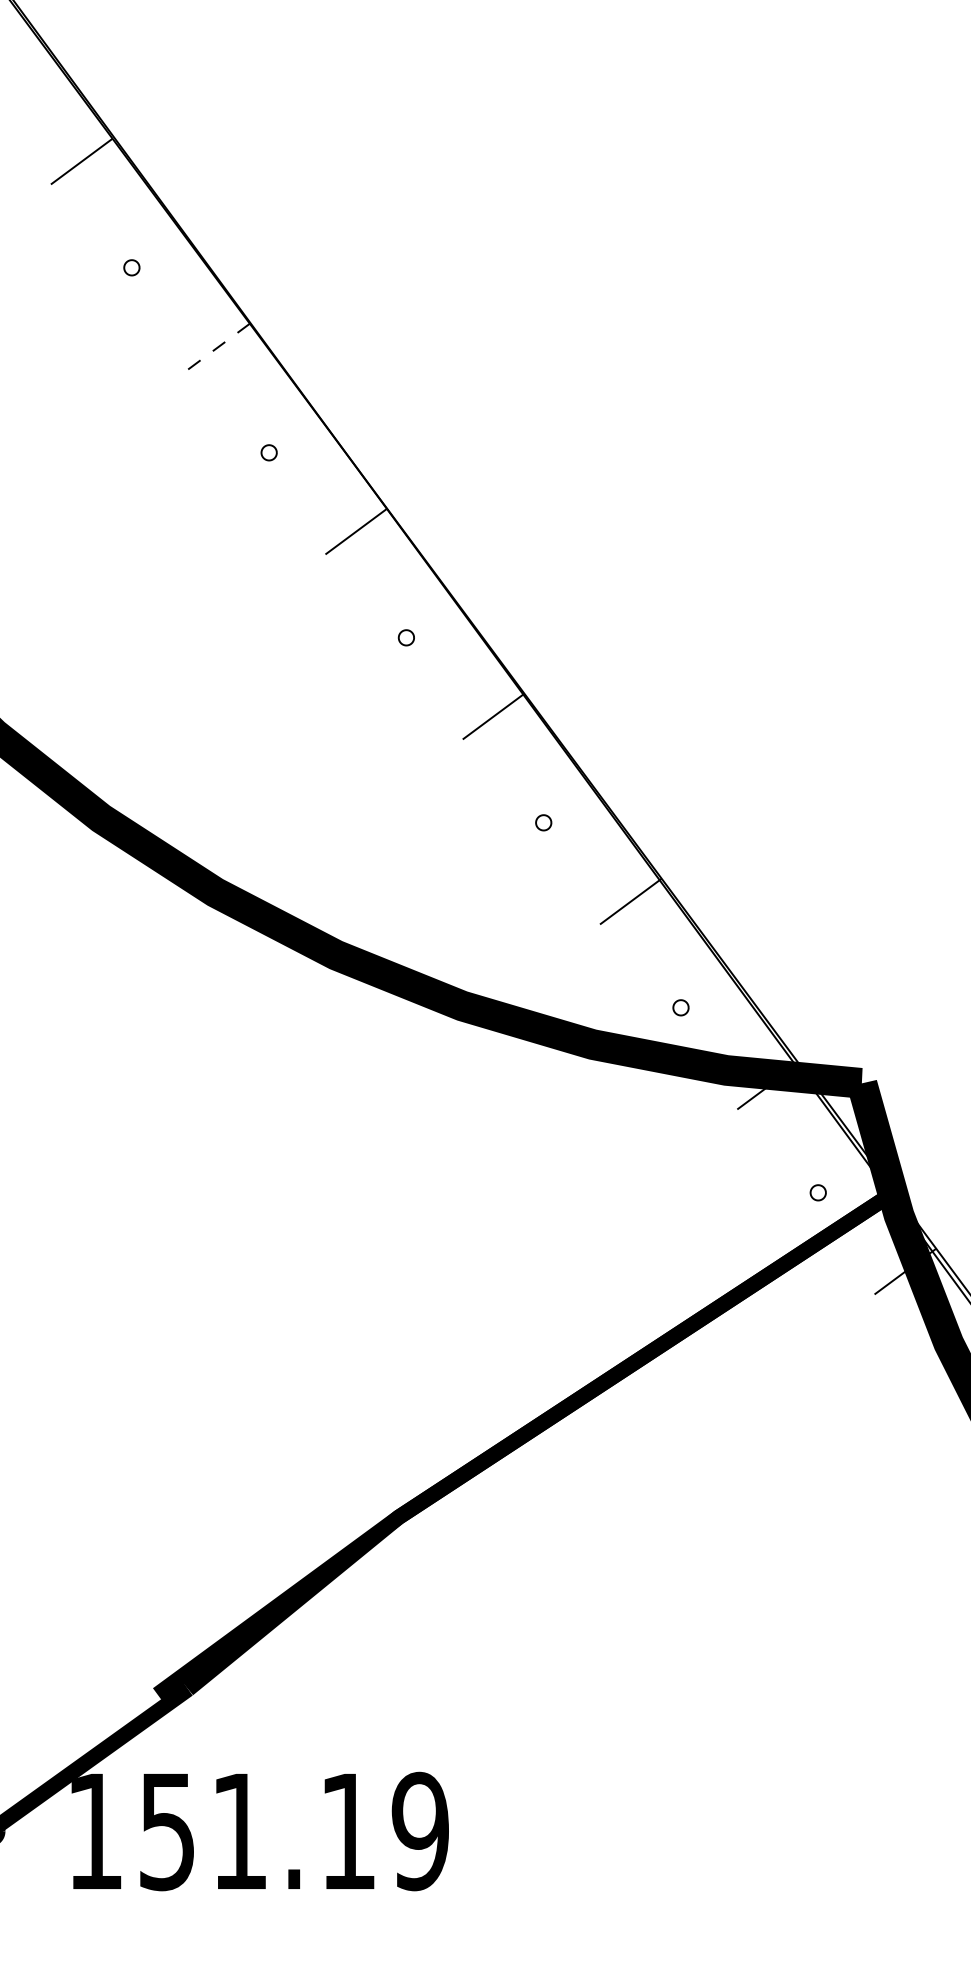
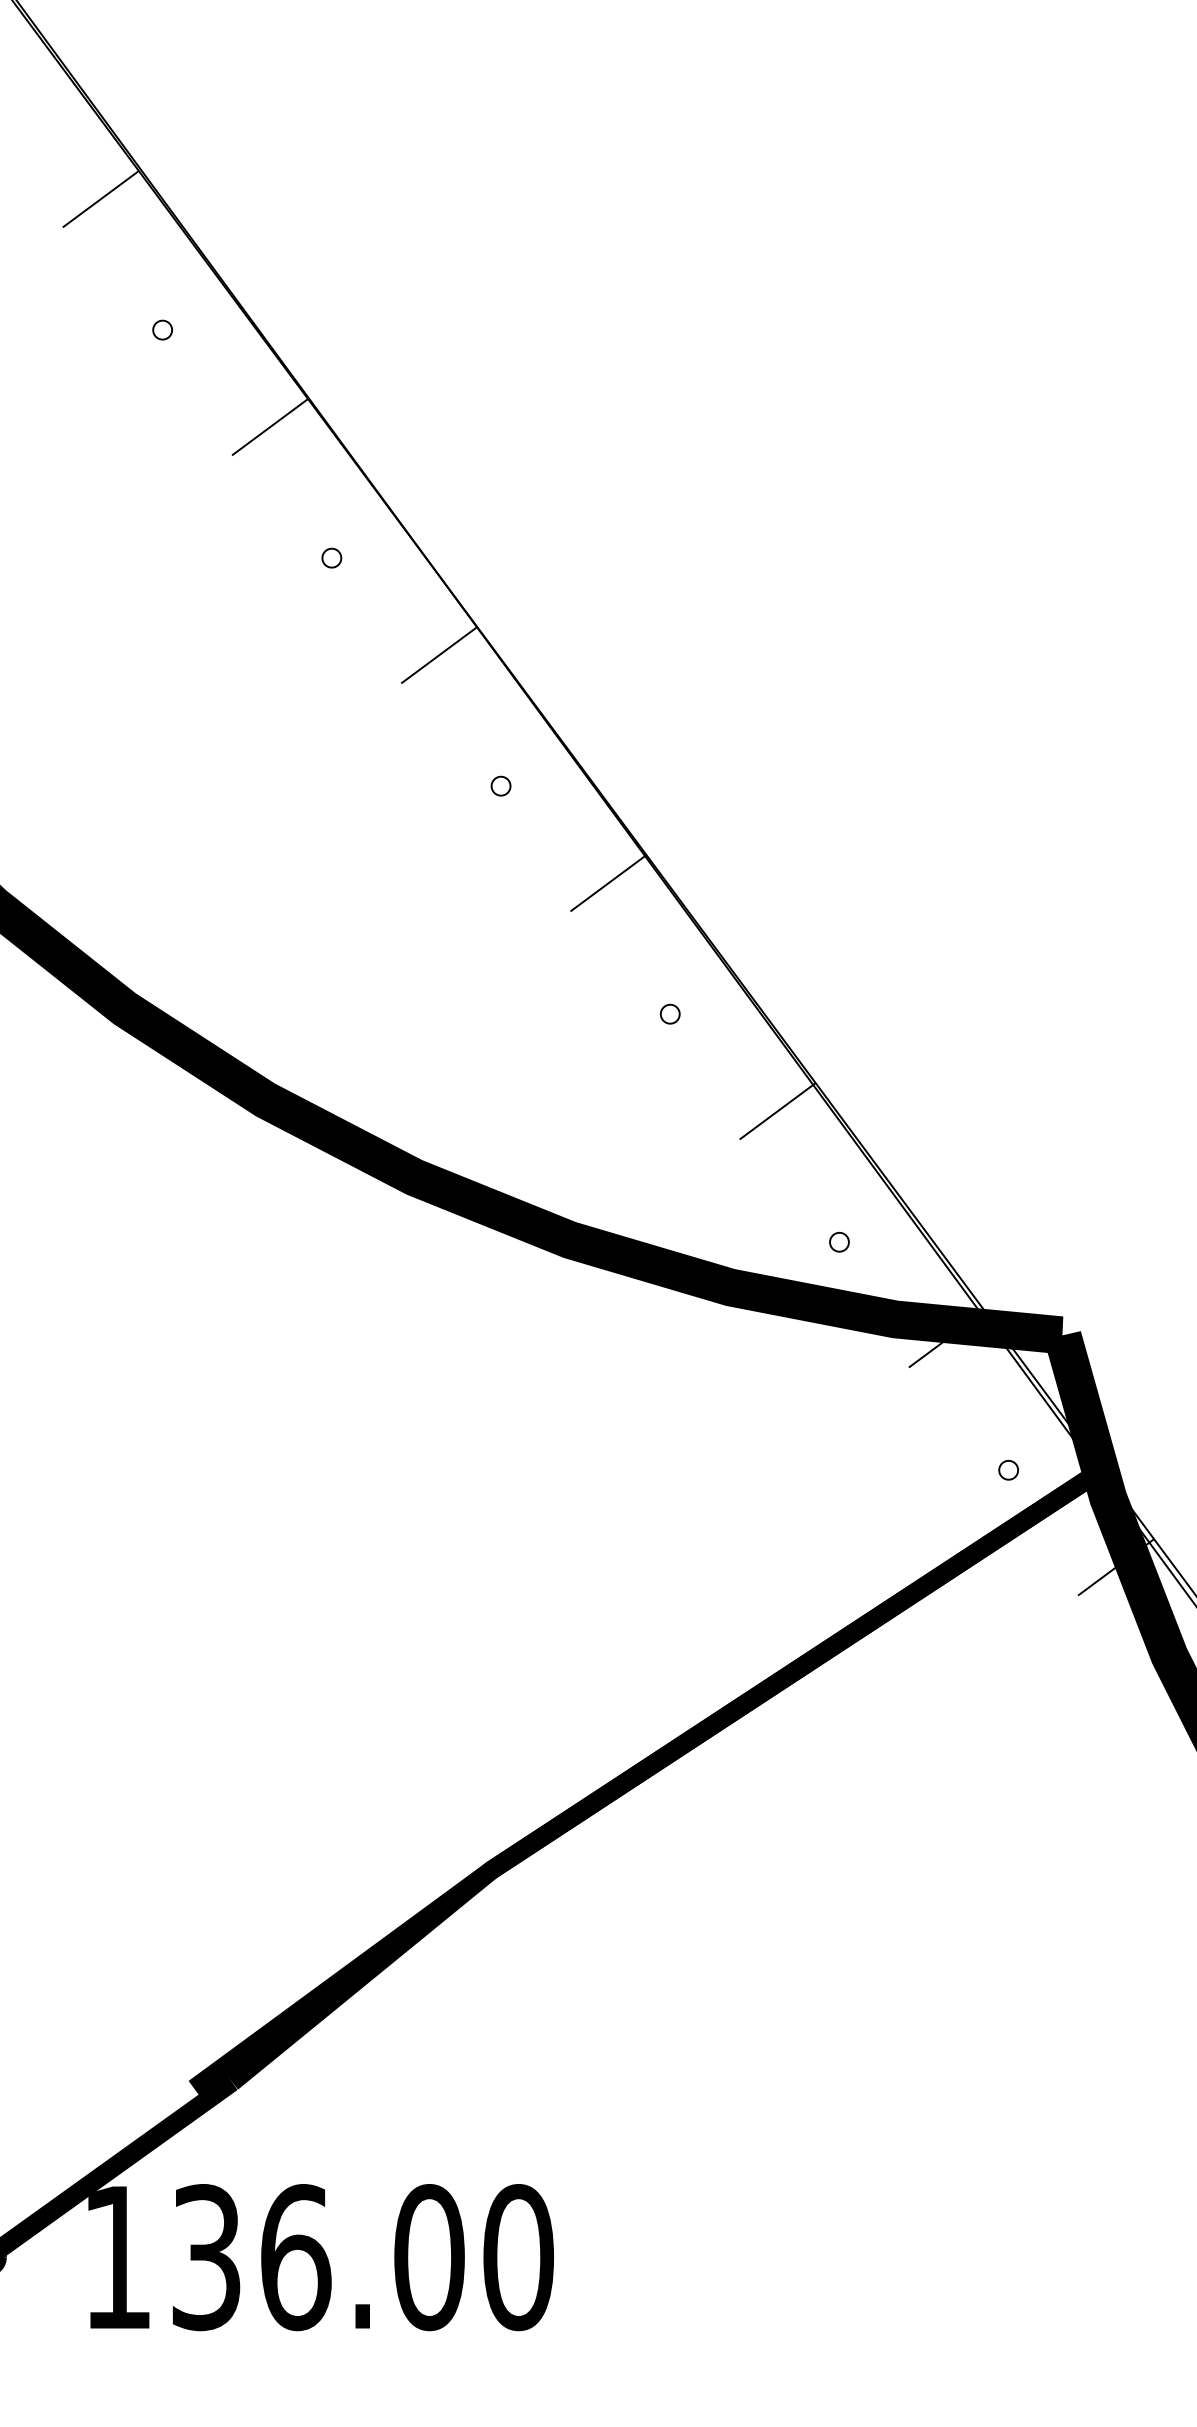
line: (219, 346) -> (270, 427), dashed -> solid
text: (294, 1831) -> (363, 2257), 151.19 -> 136.00

